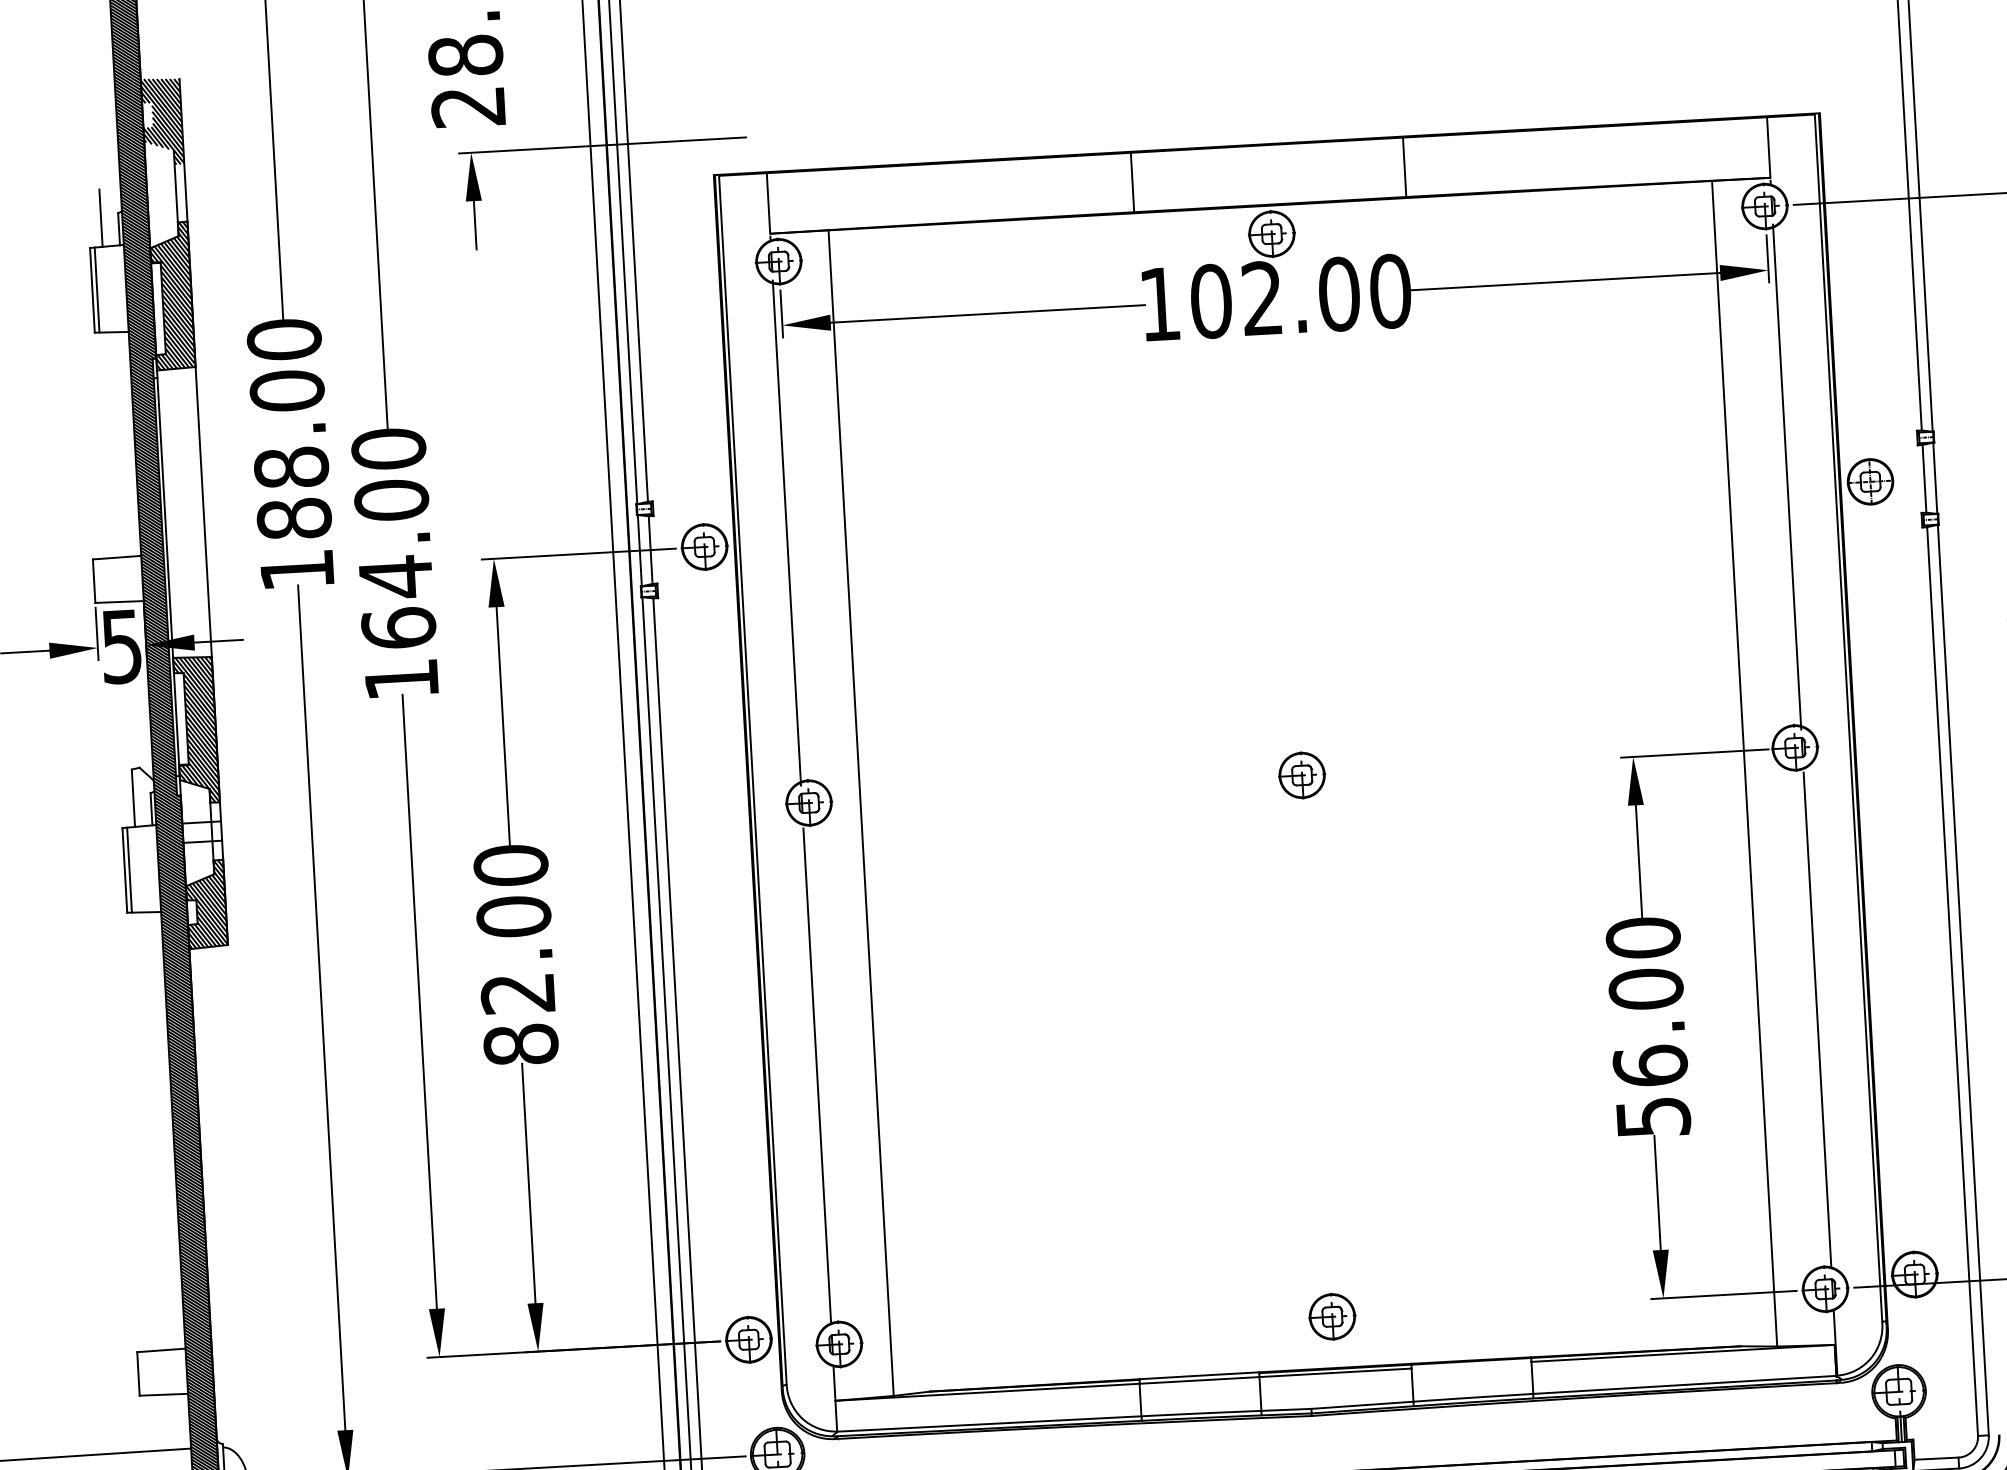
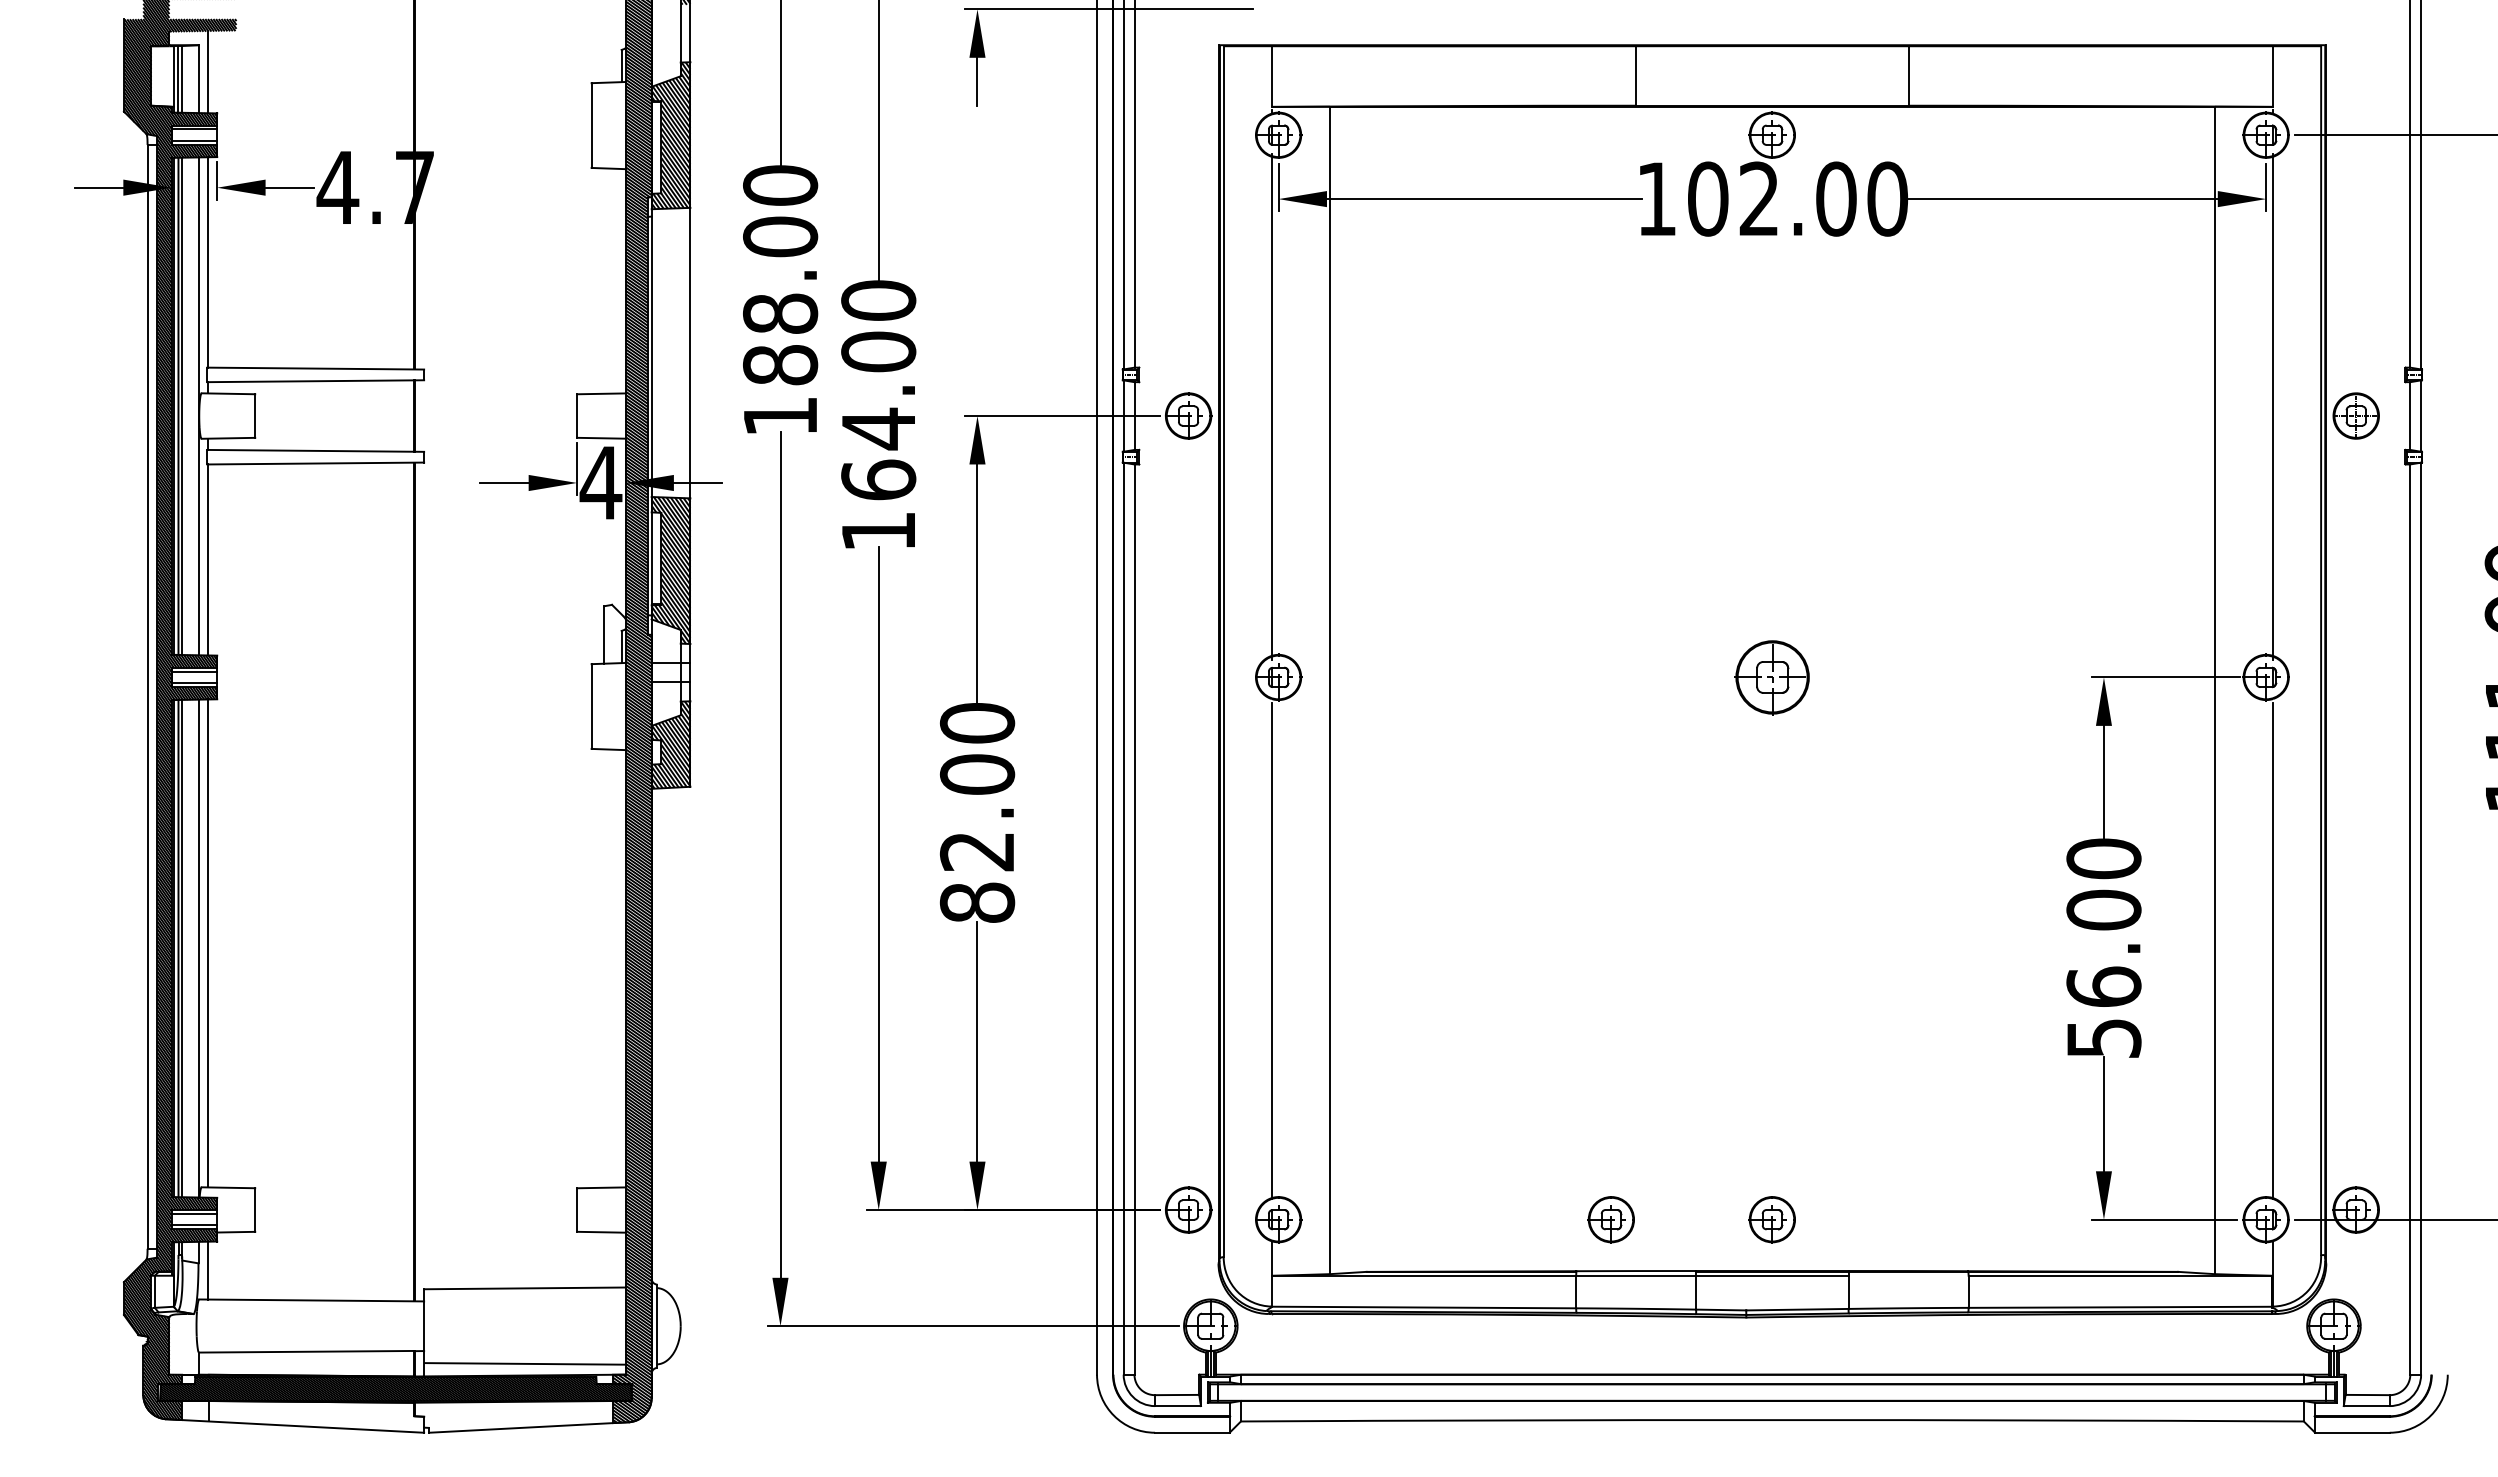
line: (101, 217) -> (604, 53), removed
line: (97, 290) -> (596, 125), removed
text: (121, 647) -> (600, 483), 5 -> 4
part: (1301, 775) -> (1771, 677), size x1.6
line: (129, 870) -> (596, 706), removed
part: (1170, 1325) -> (1610, 1219), added

